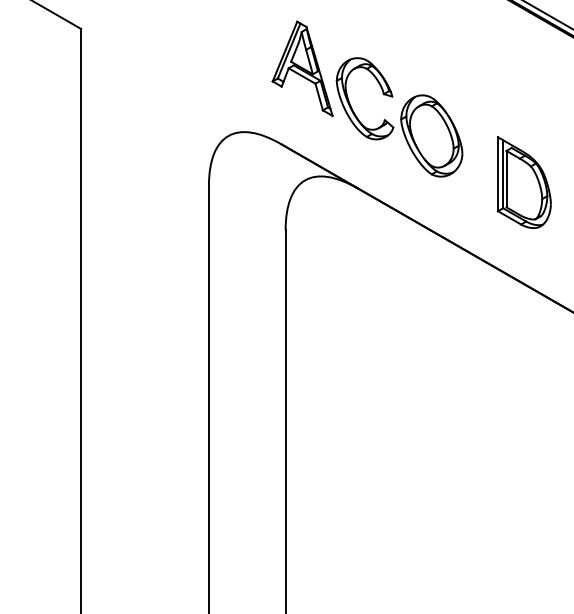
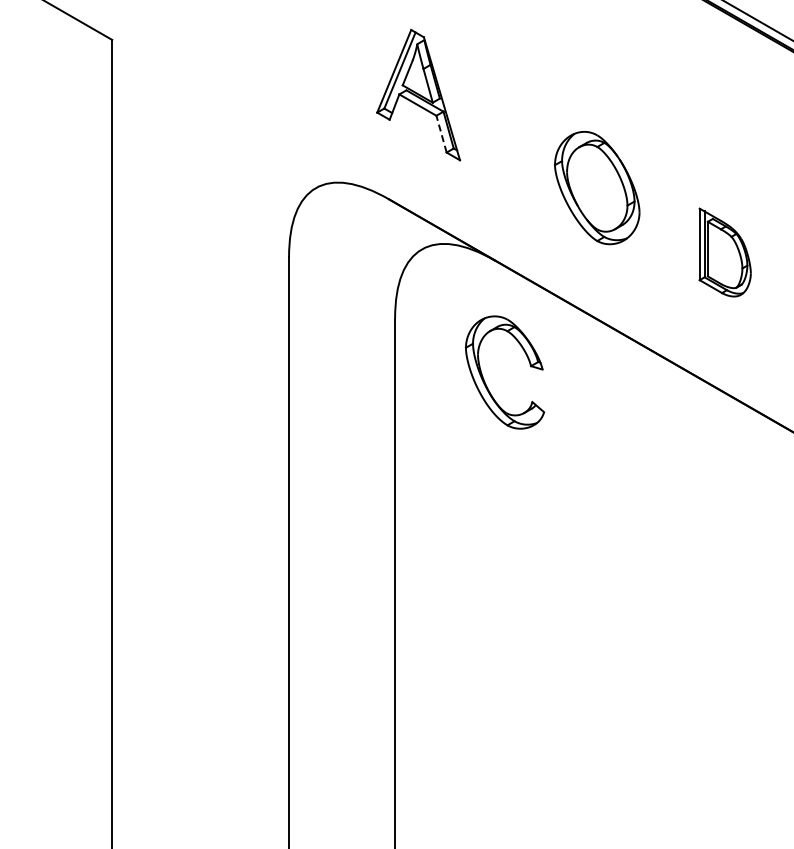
line: (319, 96) -> (441, 133), solid -> dashed
part: (350, 105) -> (485, 381), moved
part: (523, 182) -> (724, 252), size x0.7

